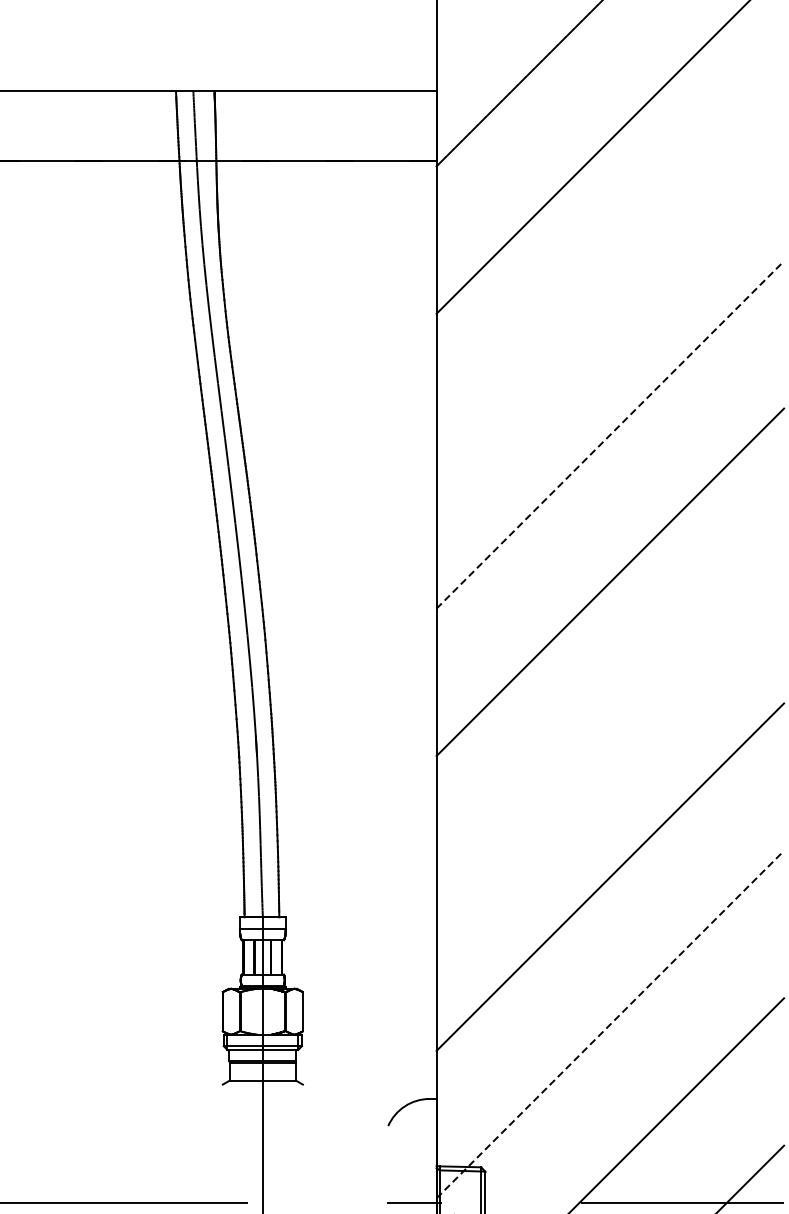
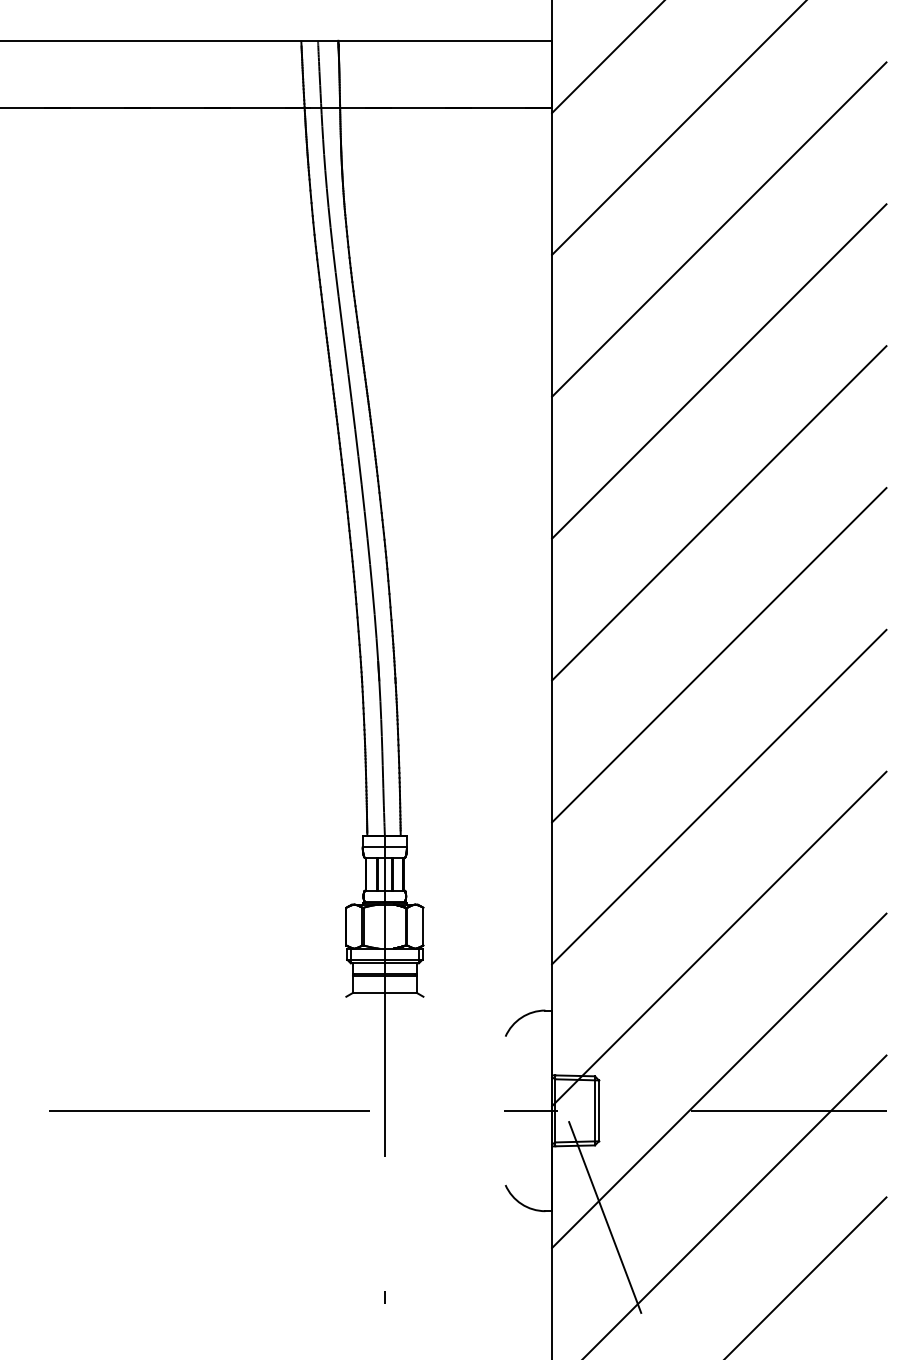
line: (610, 287) -> (719, 229), added
line: (610, 434) -> (719, 371), dashed -> solid
line: (610, 730) -> (719, 655), added
line: (610, 1024) -> (719, 938), dashed -> solid

